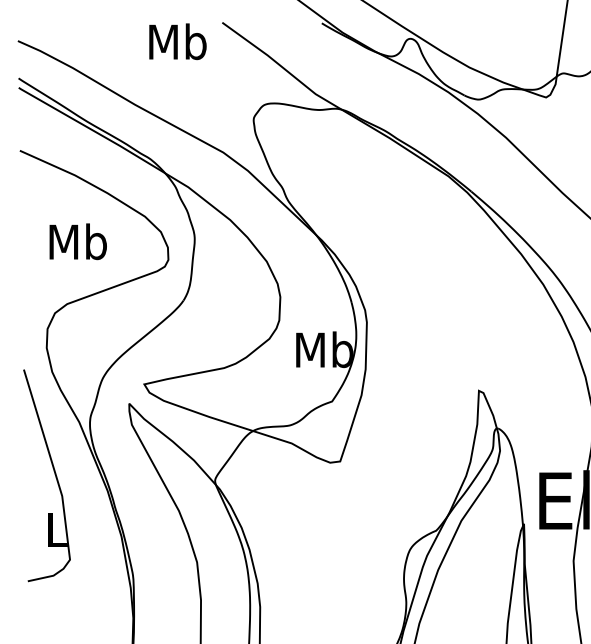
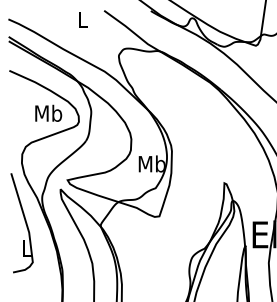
text: (178, 41) -> (83, 19), Mb -> L
text: (77, 239) -> (48, 112), moved

